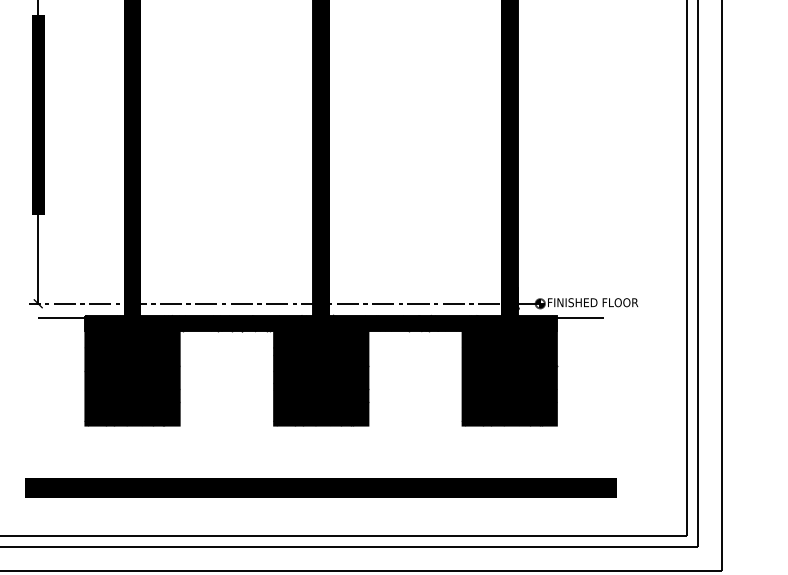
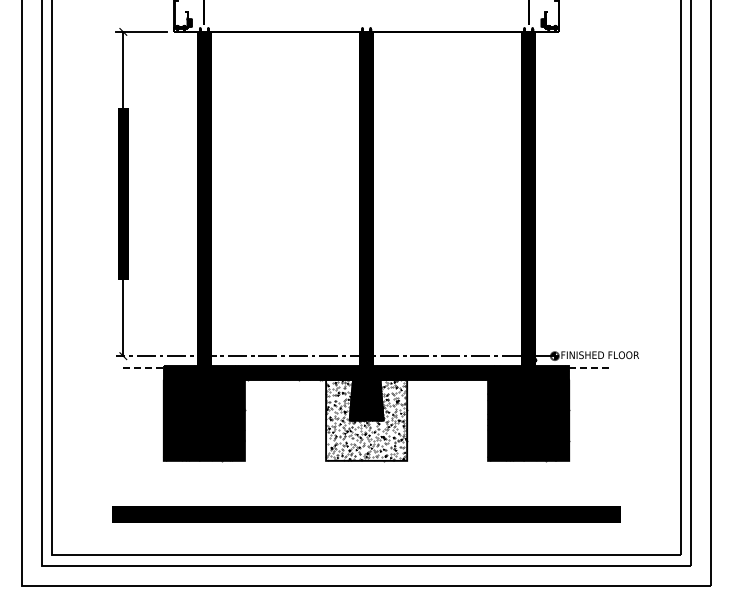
line: (62, 316) -> (144, 367), solid -> dashed
line: (580, 316) -> (589, 367), solid -> dashed
fill: (321, 377) -> (366, 419), removed

